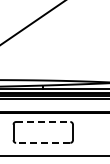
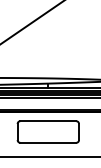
line: (43, 121) -> (48, 120), dashed -> solid
line: (42, 142) -> (47, 142), dashed -> solid

